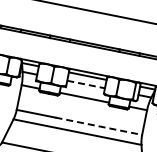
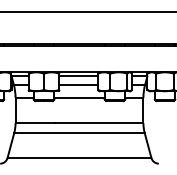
line: (87, 84) -> (79, 84), dashed -> solid
line: (99, 126) -> (99, 123), dashed -> solid

